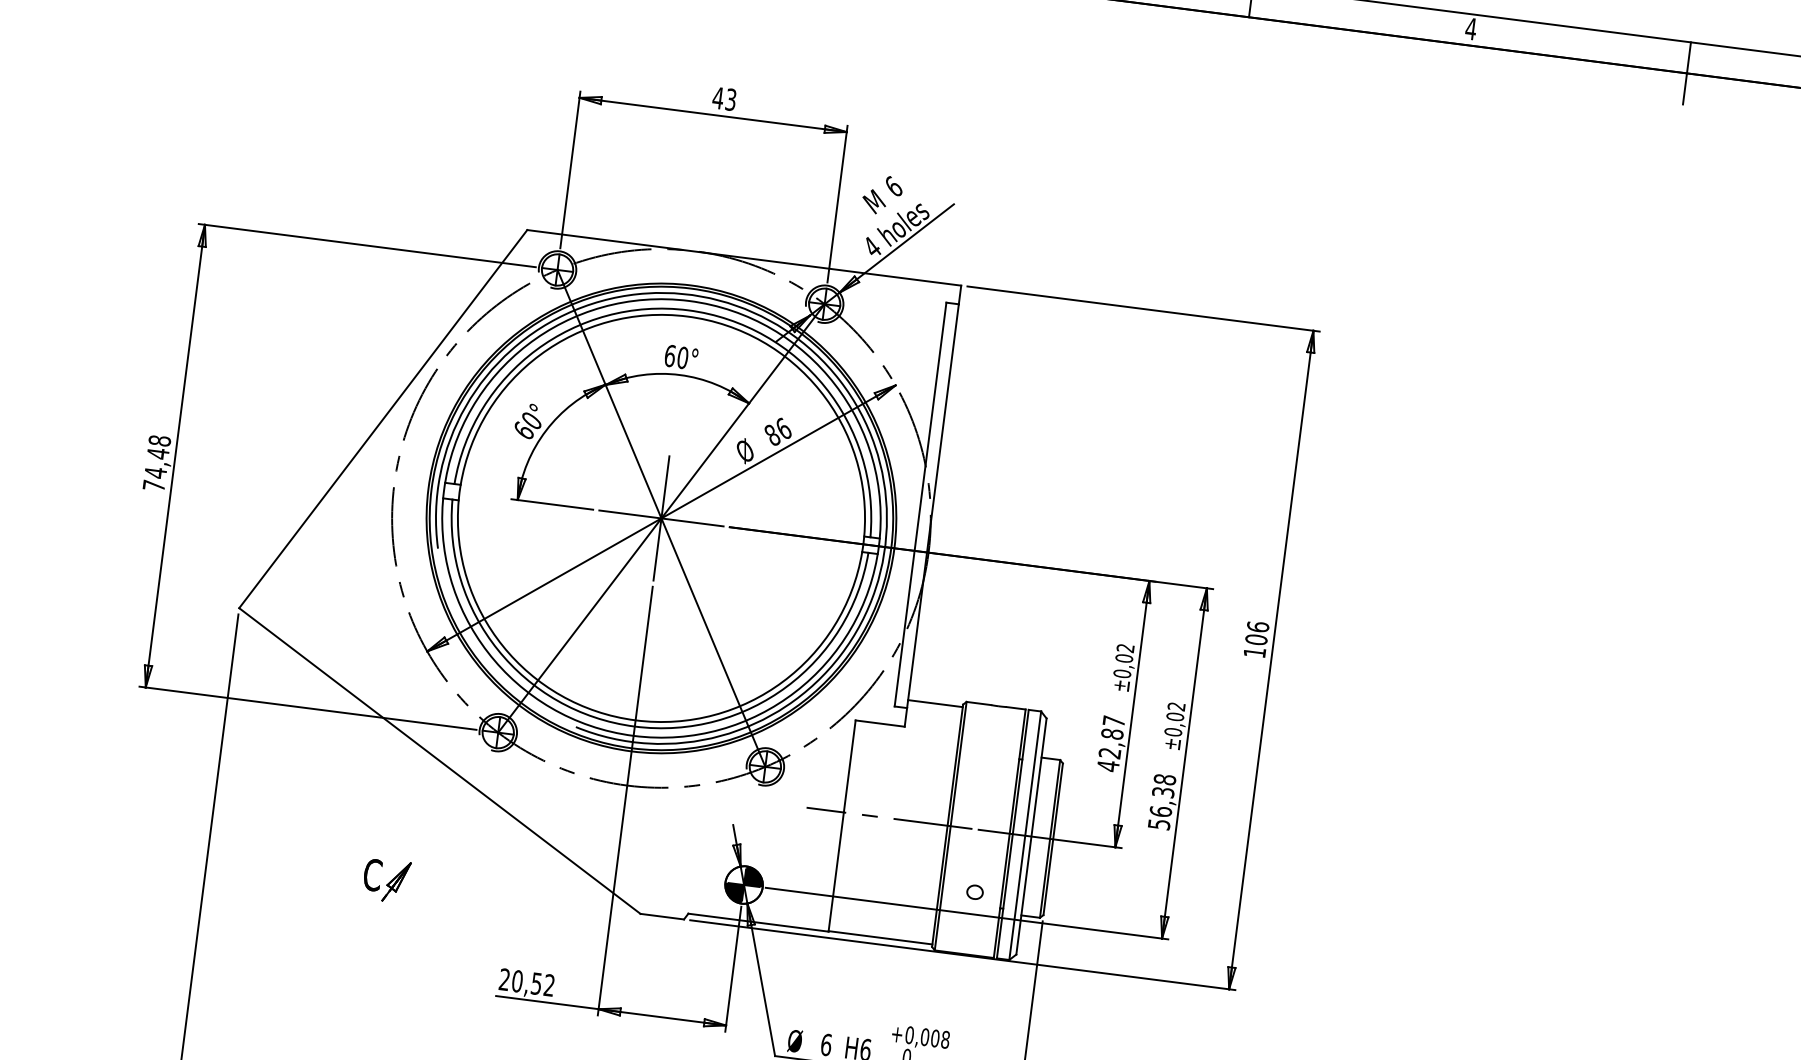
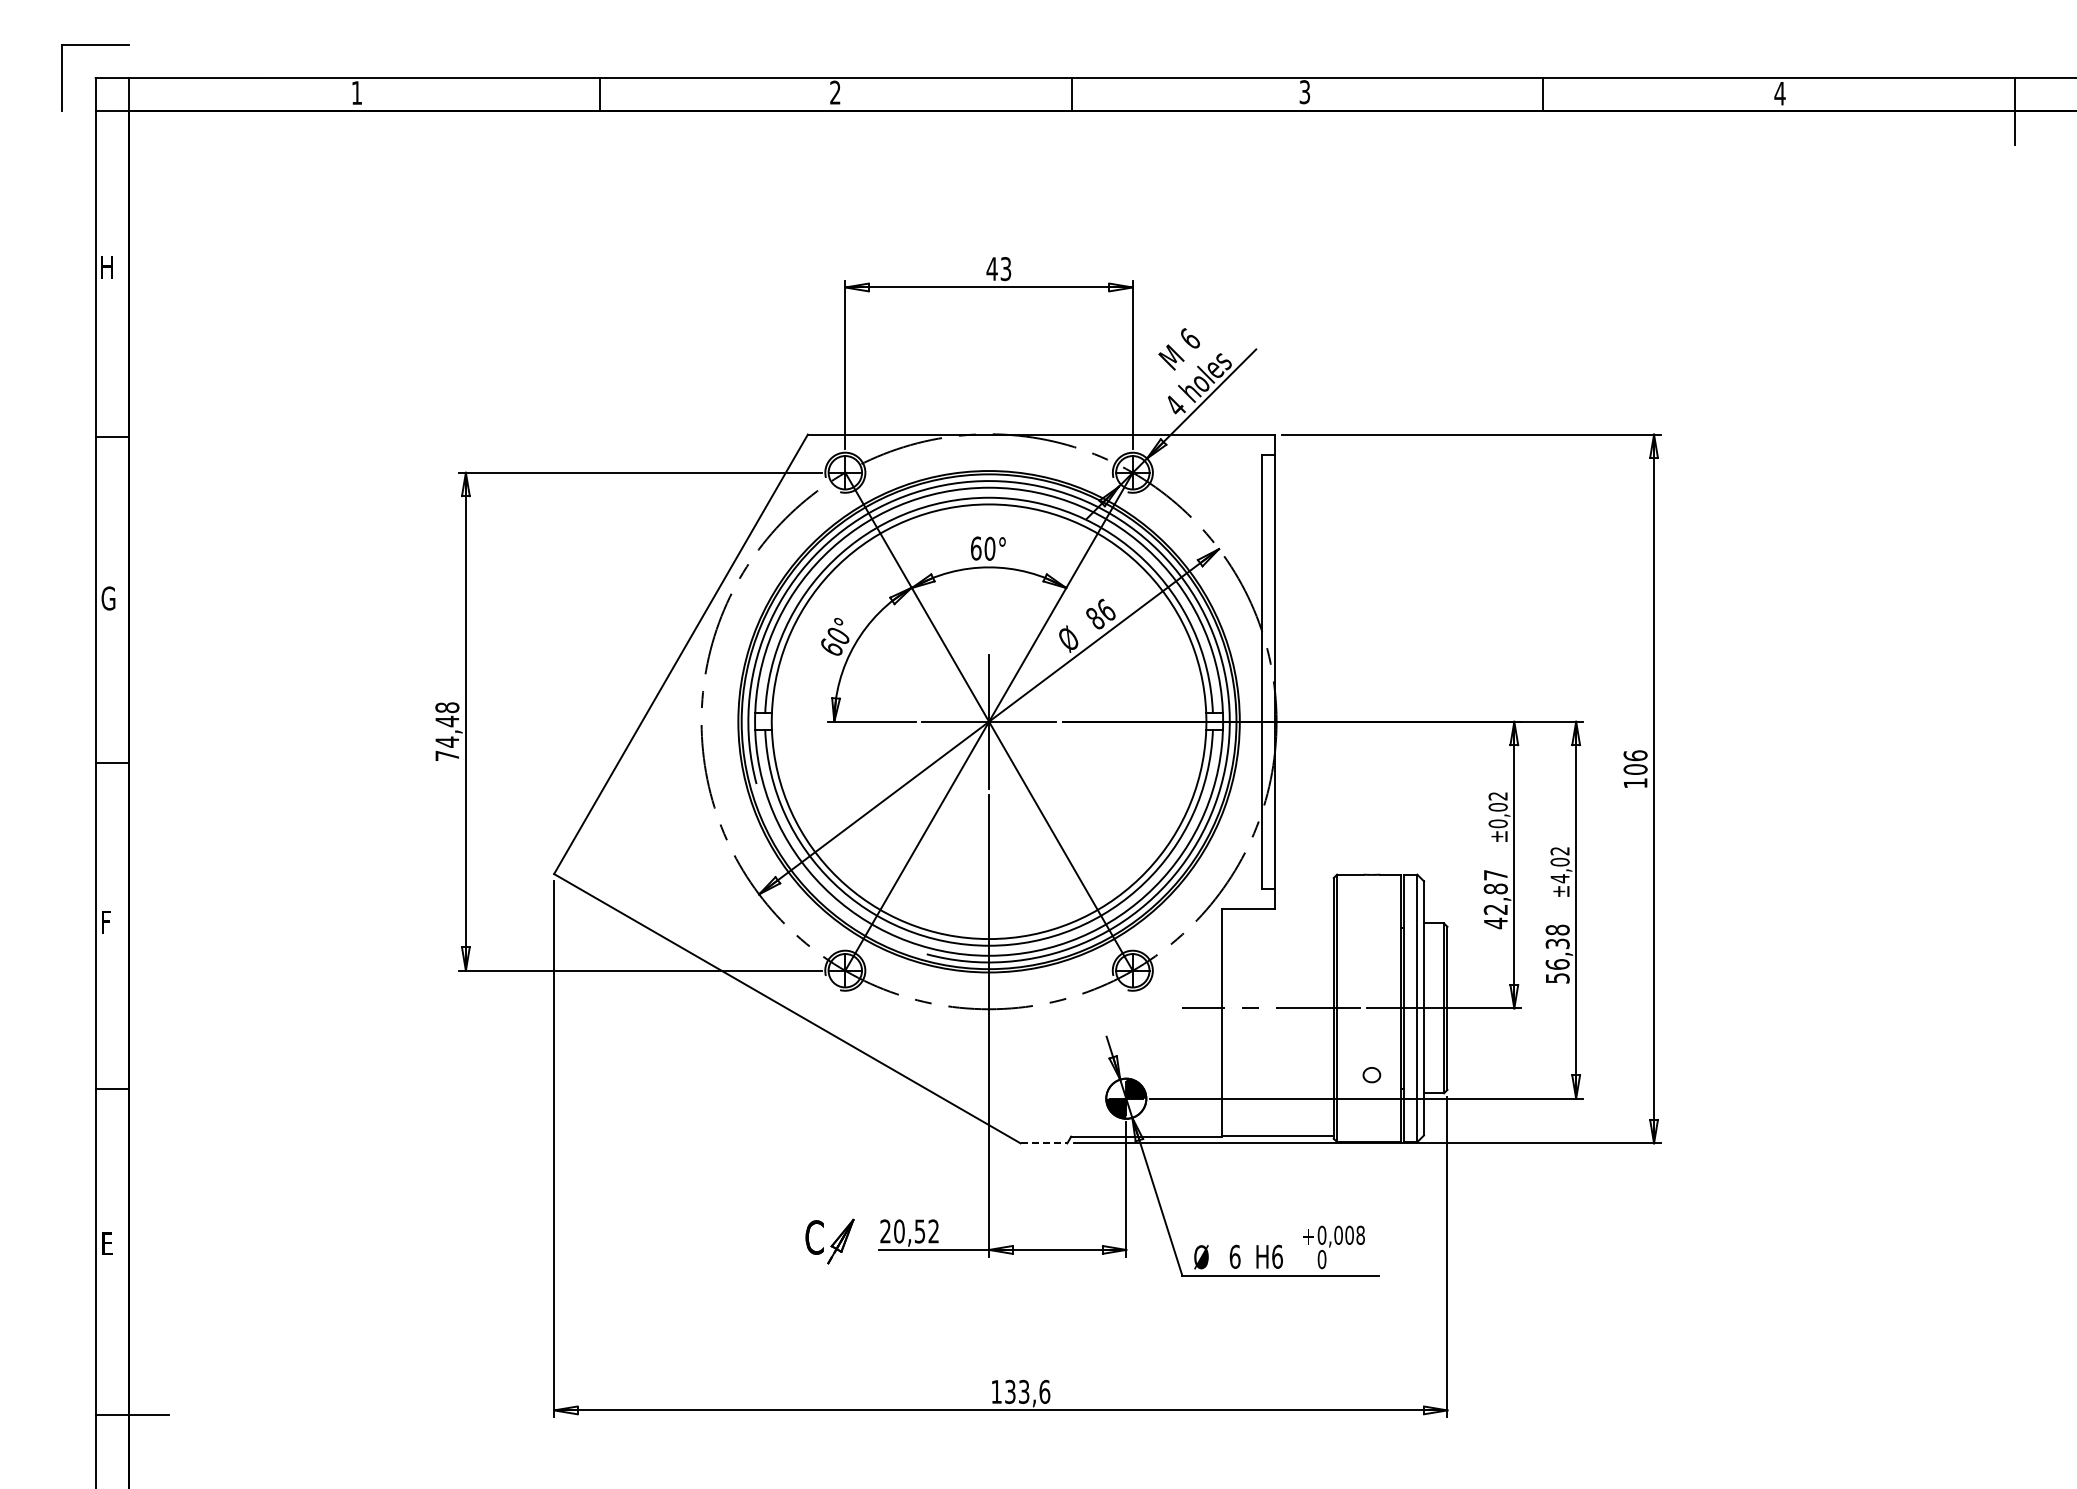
line: (934, 703) -> (1303, 880), removed
text: (1172, 731) -> (1559, 878), ±0,02 -> ±4,02
part: (386, 880) -> (829, 1241), moved
line: (662, 916) -> (1044, 1143), solid -> dashed

